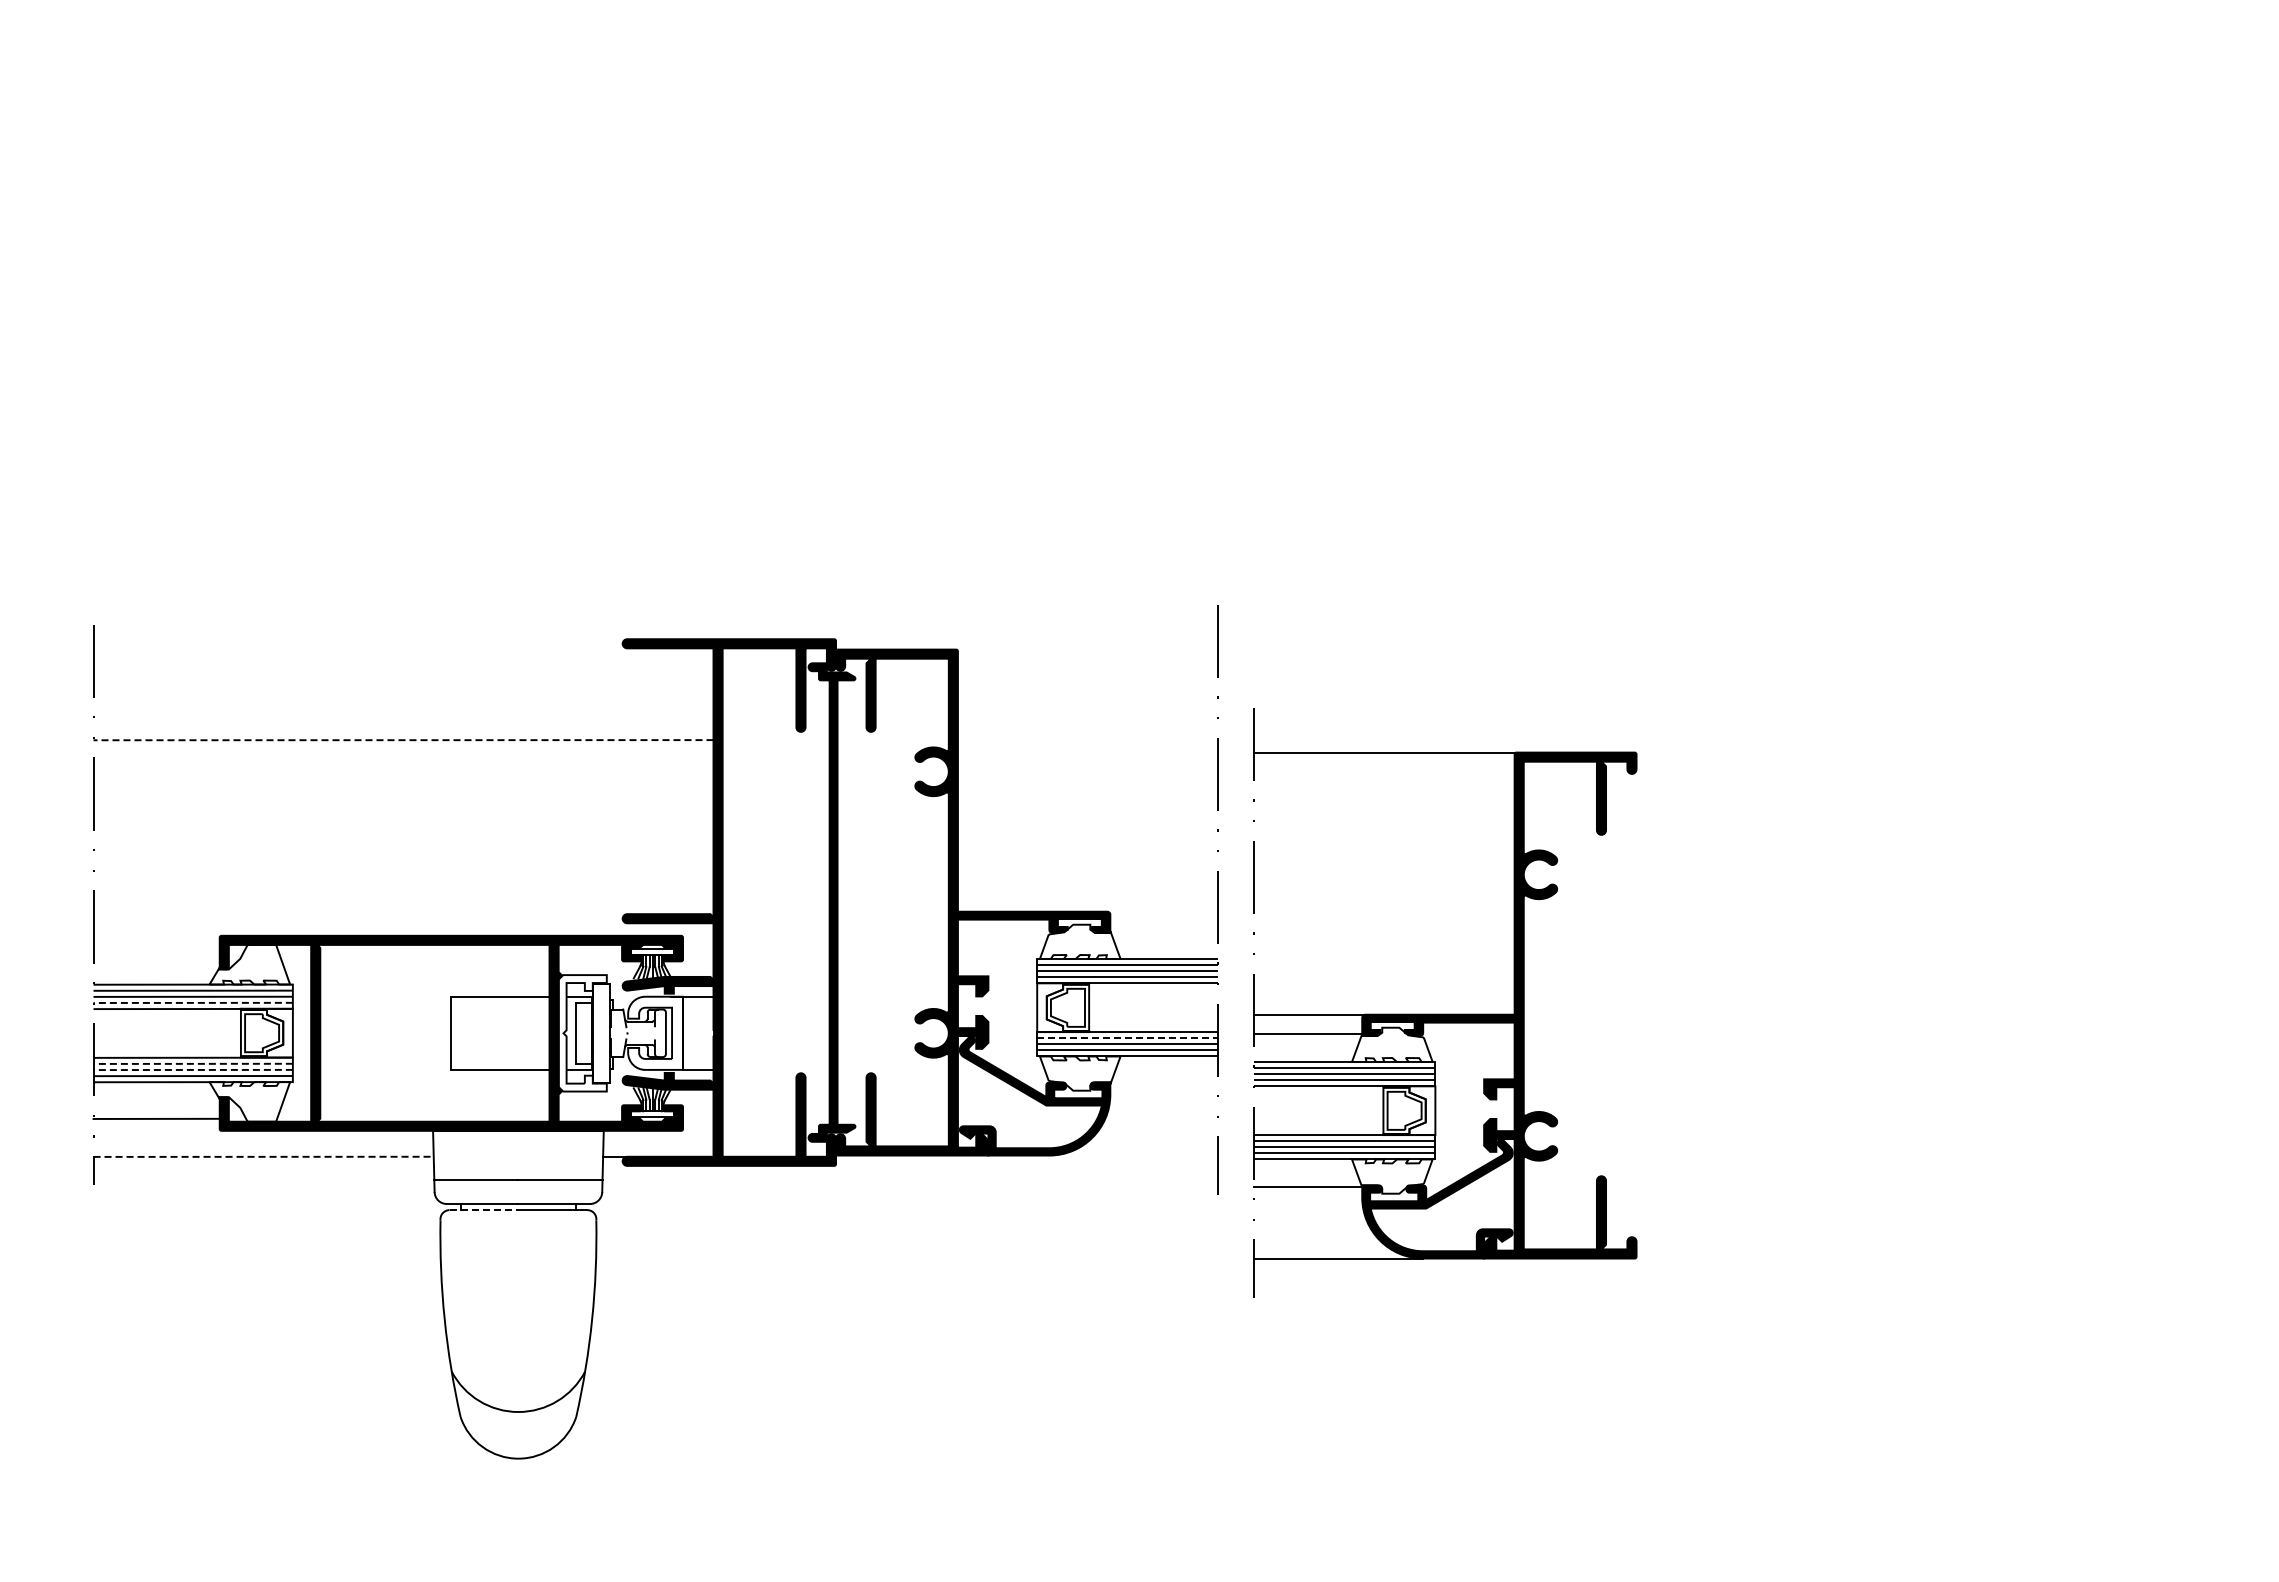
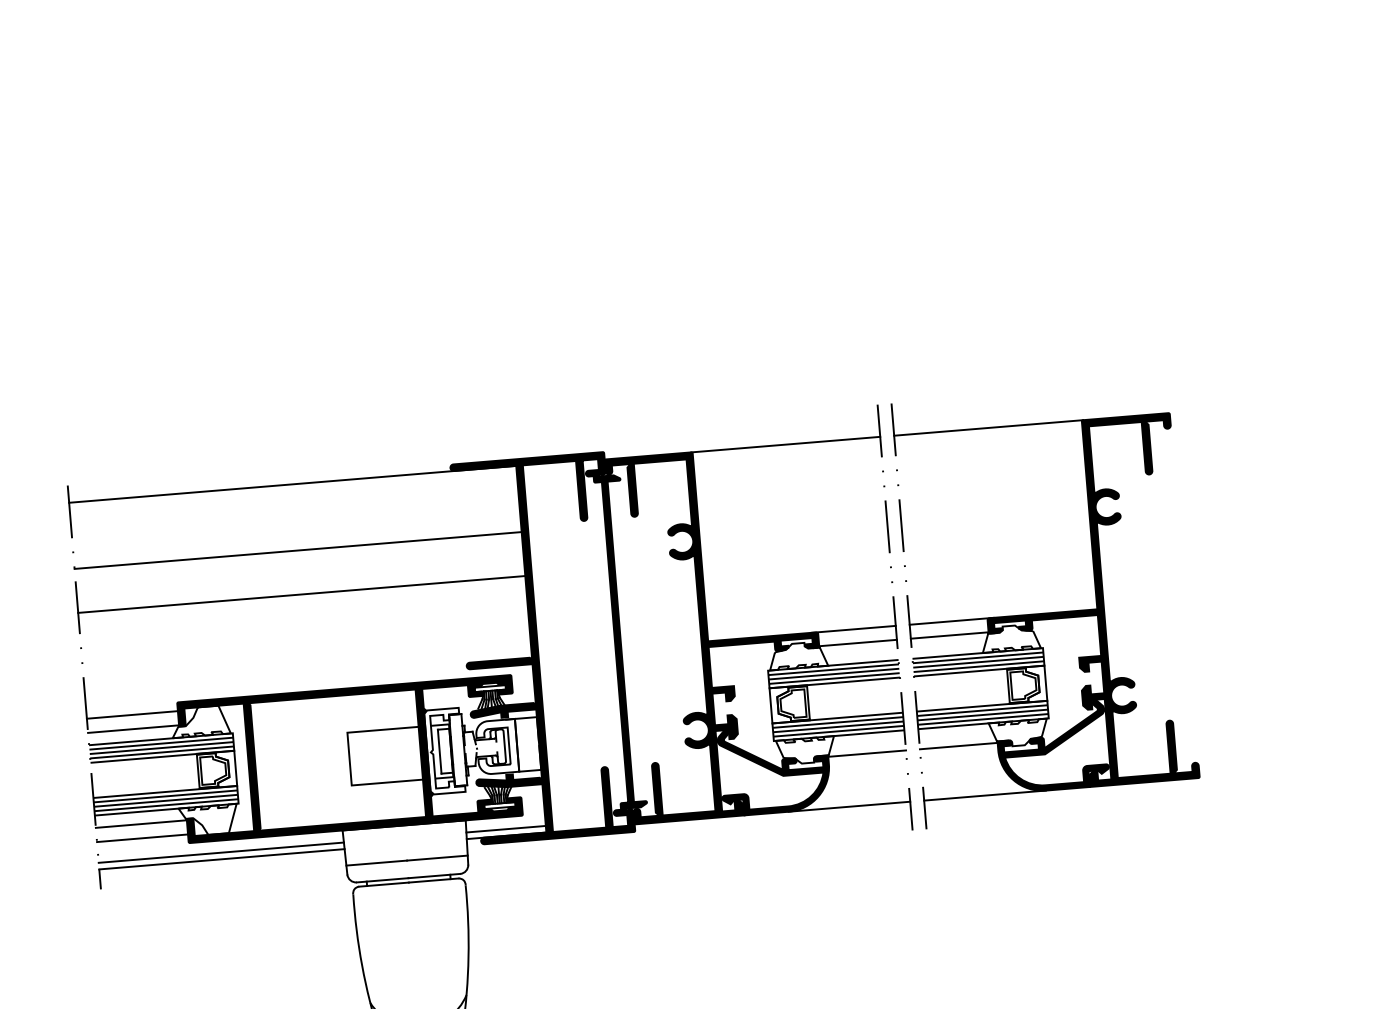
line: (403, 648) -> (292, 484), added
line: (1087, 649) -> (786, 444), added
line: (403, 740) -> (298, 550), dashed -> solid
line: (403, 801) -> (301, 594), added
line: (1159, 911) -> (853, 629), added
line: (1164, 931) -> (858, 643), added
line: (156, 947) -> (132, 714), added
line: (156, 967) -> (133, 729), added
line: (193, 1002) -> (162, 752), dashed -> solid
part: (1445, 1013) -> (1047, 612), moved
line: (1128, 1038) -> (838, 722), dashed -> solid
line: (193, 1063) -> (165, 796), dashed -> solid
line: (193, 1069) -> (166, 800), dashed -> solid
line: (1164, 1084) -> (867, 753), added
line: (156, 1099) -> (141, 824), added
line: (263, 1147) -> (221, 852), added
line: (658, 1147) -> (506, 829), added
line: (1133, 1155) -> (849, 806), added
line: (264, 1156) -> (222, 858), dashed -> solid
line: (484, 1210) -> (384, 884), dashed -> solid

